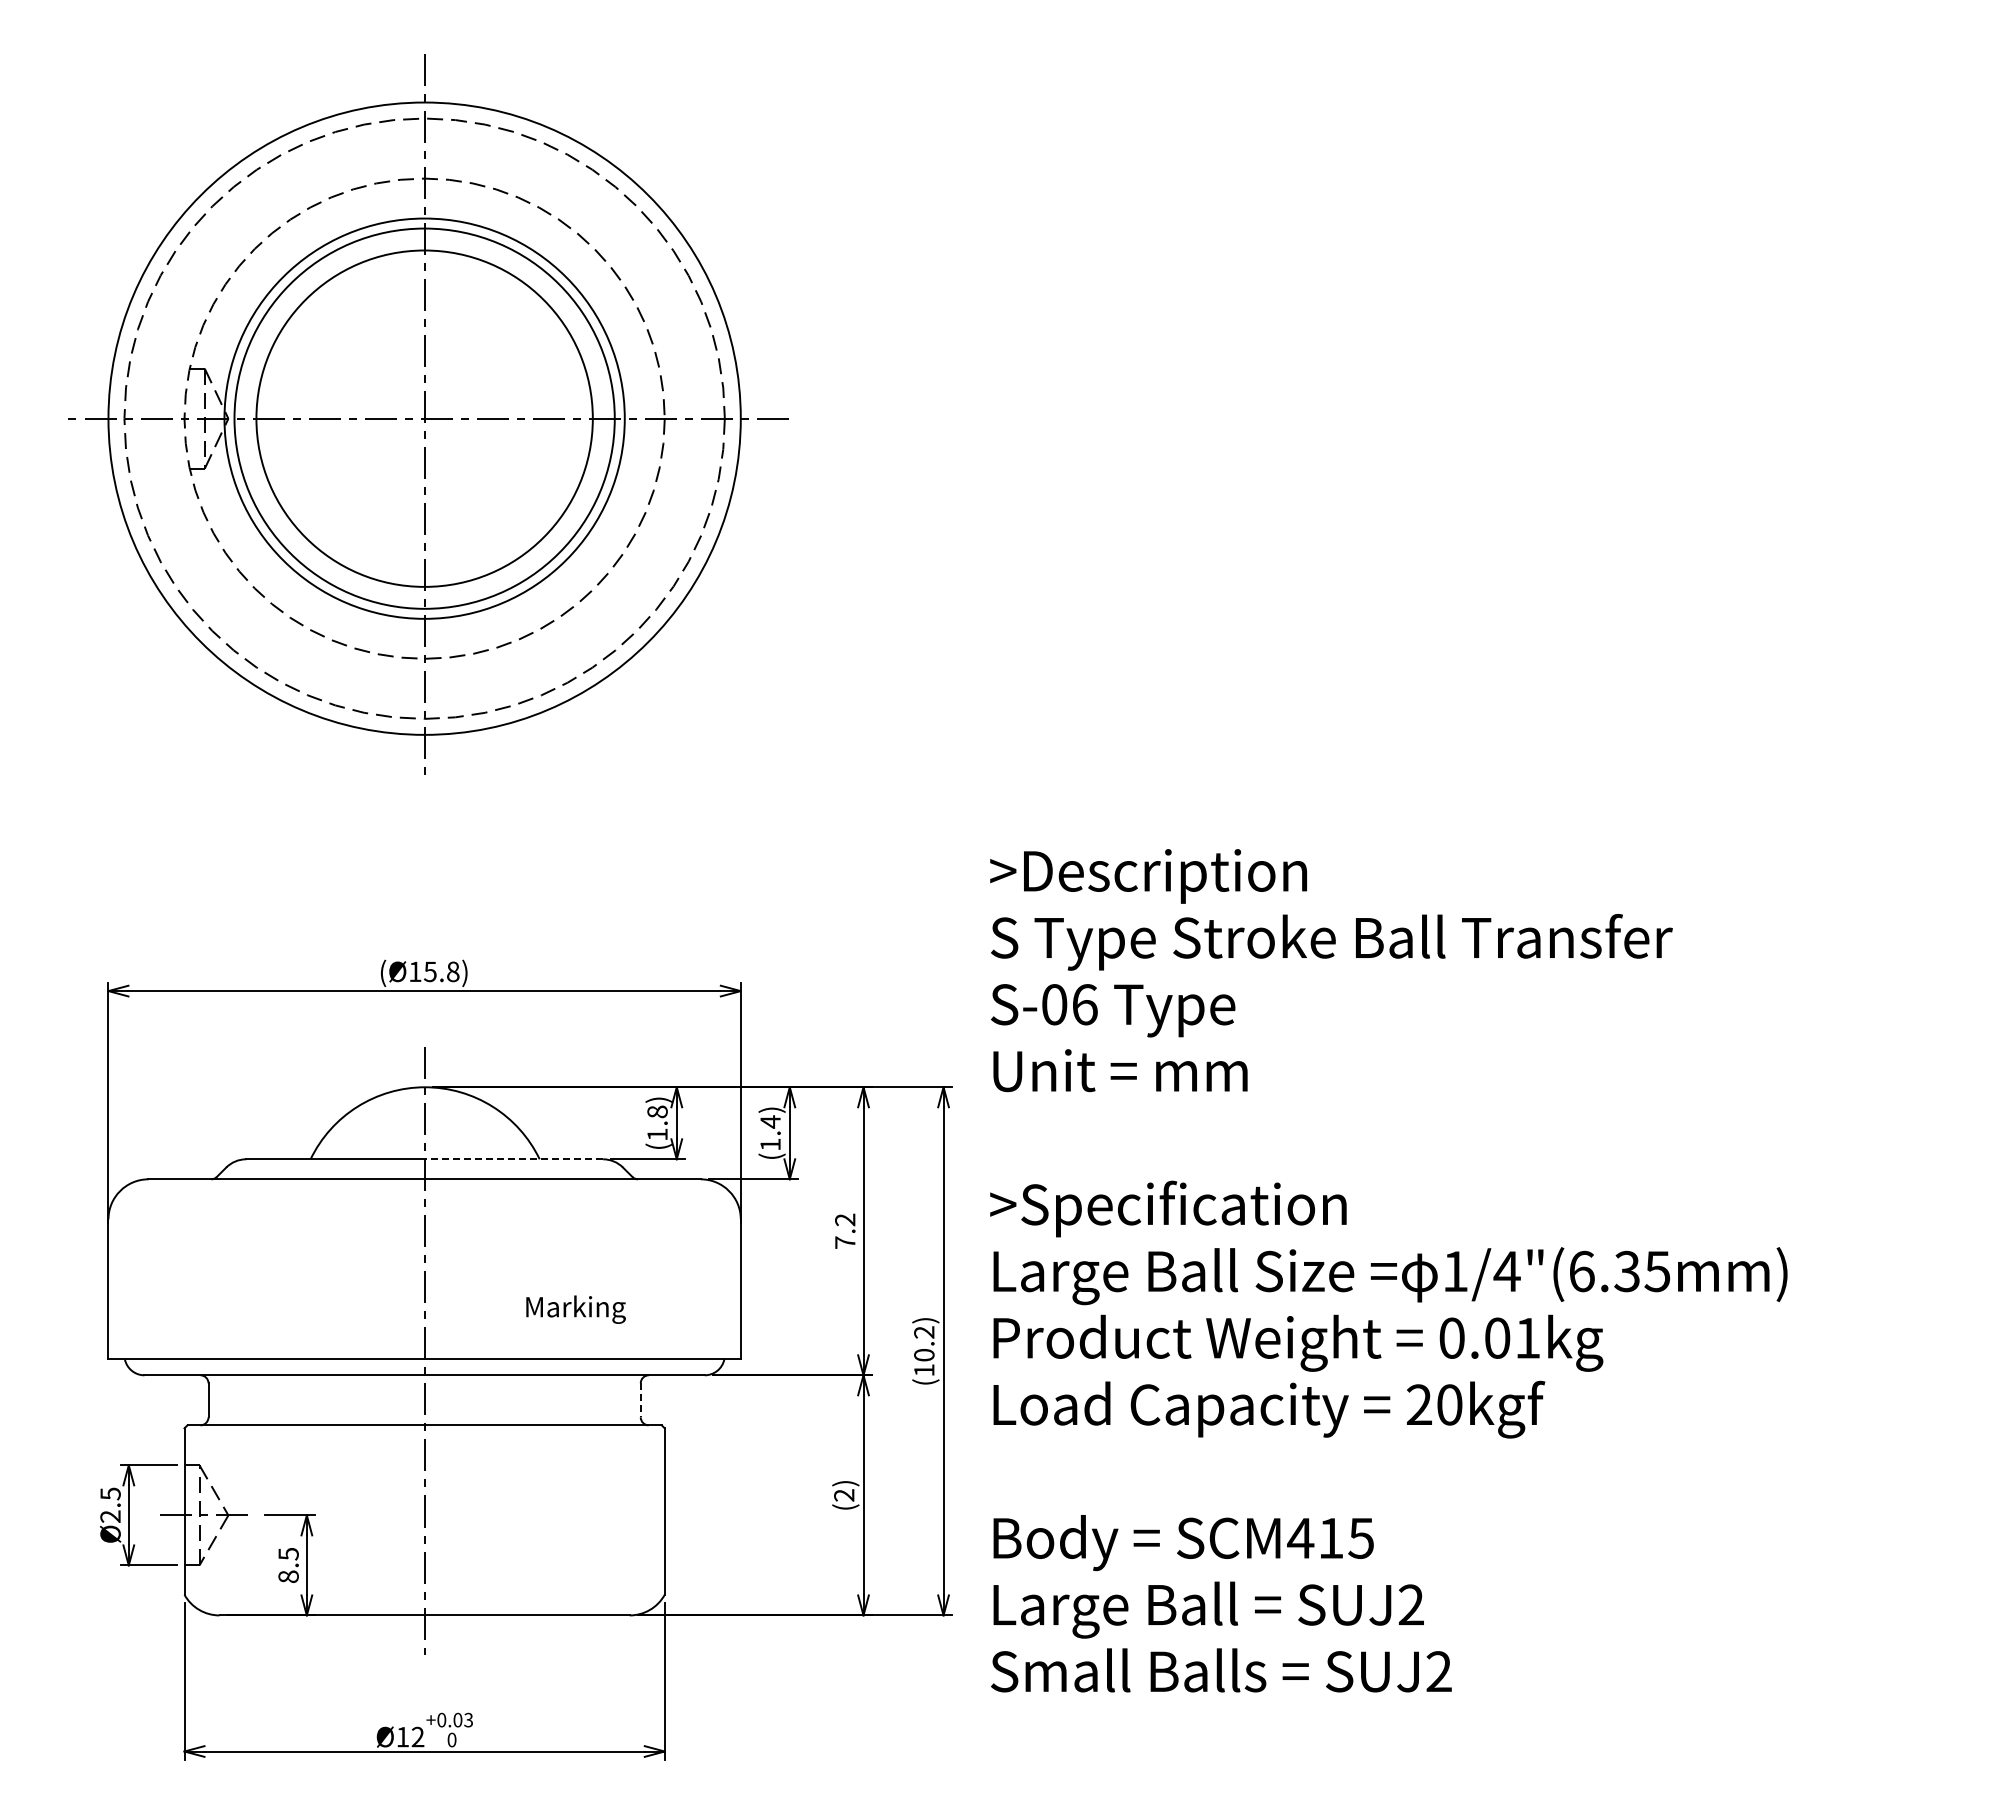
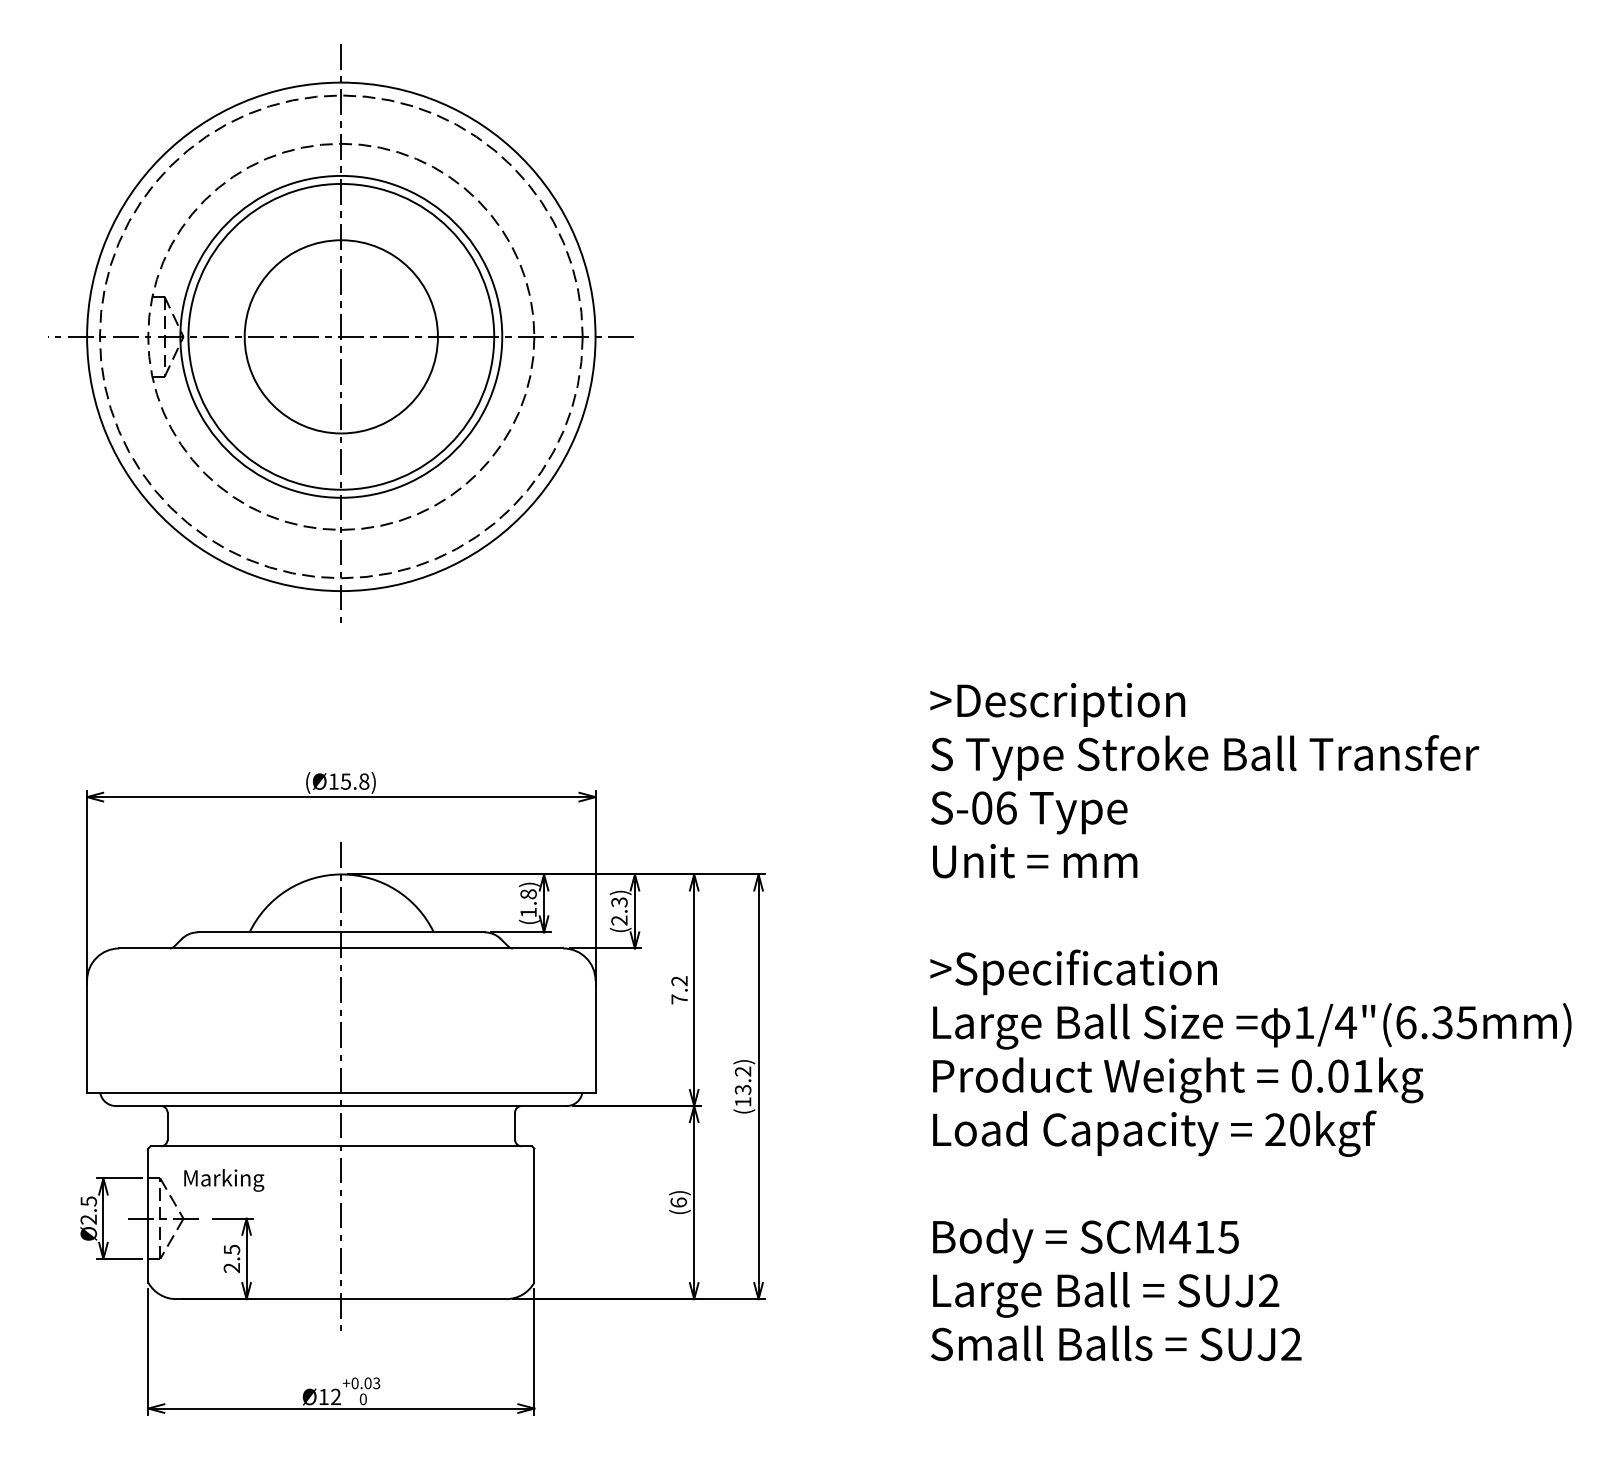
circle: (424, 418) -> (341, 336), size x0.71
text: (770, 1132) -> (619, 910), (1.4) -> (2.3)
line: (513, 1159) -> (412, 932), dashed -> solid
text: (1388, 1270) -> (1250, 1021), moved
text: (575, 1309) -> (223, 1180), moved
text: (924, 1355) -> (743, 1090), (10.2) -> (13.2)
line: (640, 1400) -> (514, 1126), dashed -> solid
text: (844, 1495) -> (678, 1202), (2) -> (6)
text: (288, 1576) -> (231, 1267), 8.5 -> 2.5

